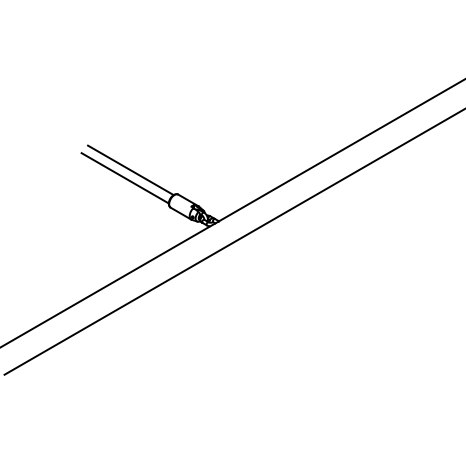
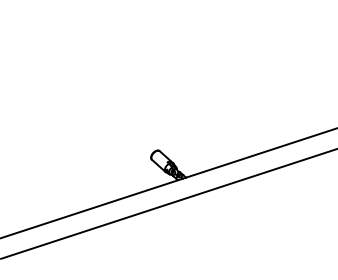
line: (130, 170) -> (127, 125), removed
line: (124, 178) -> (122, 130), removed

